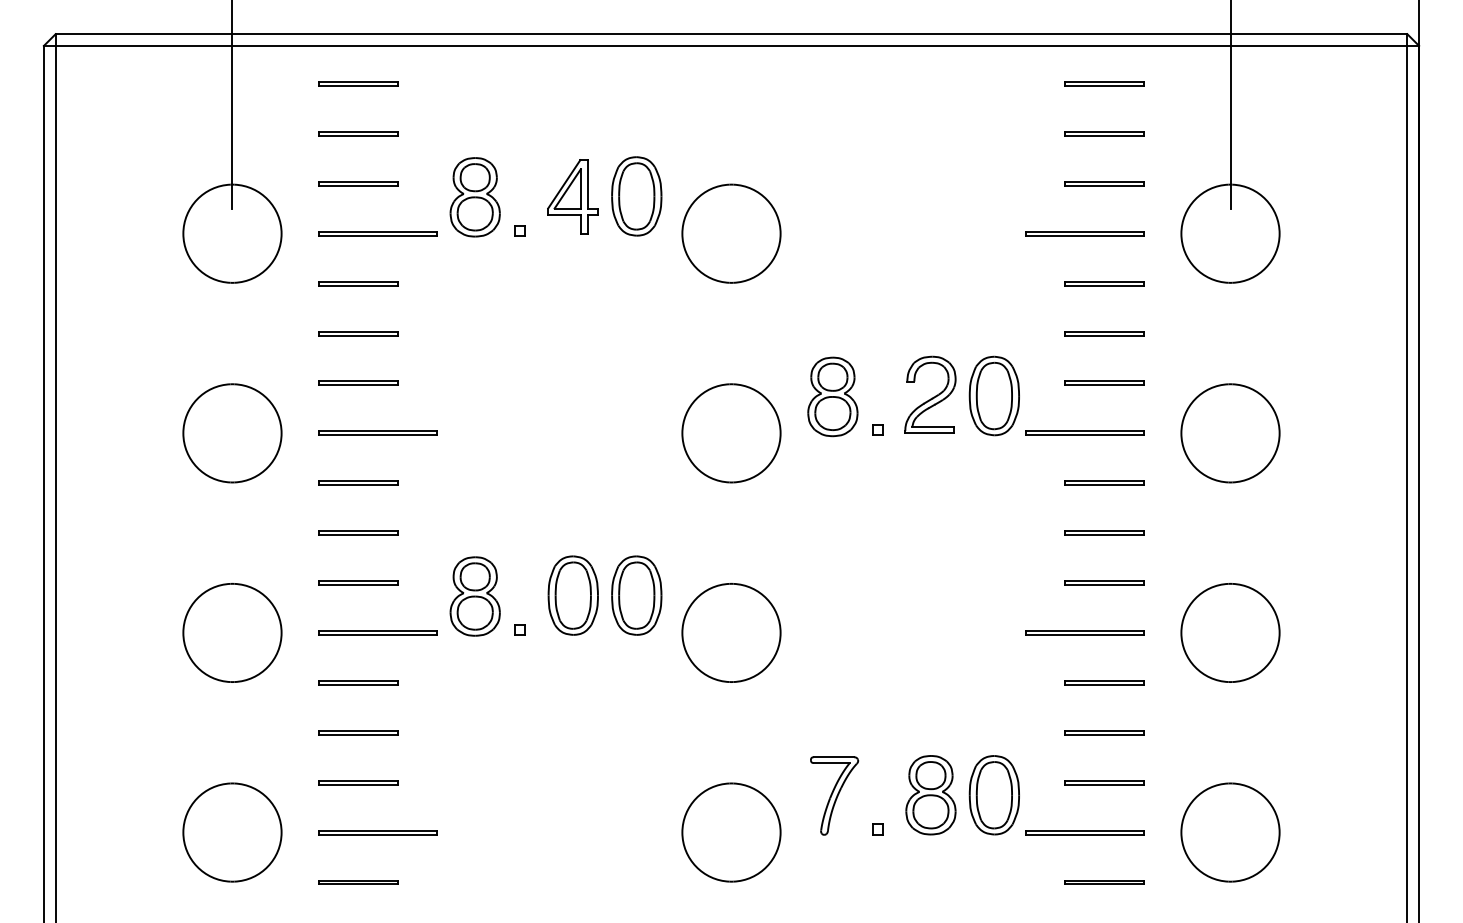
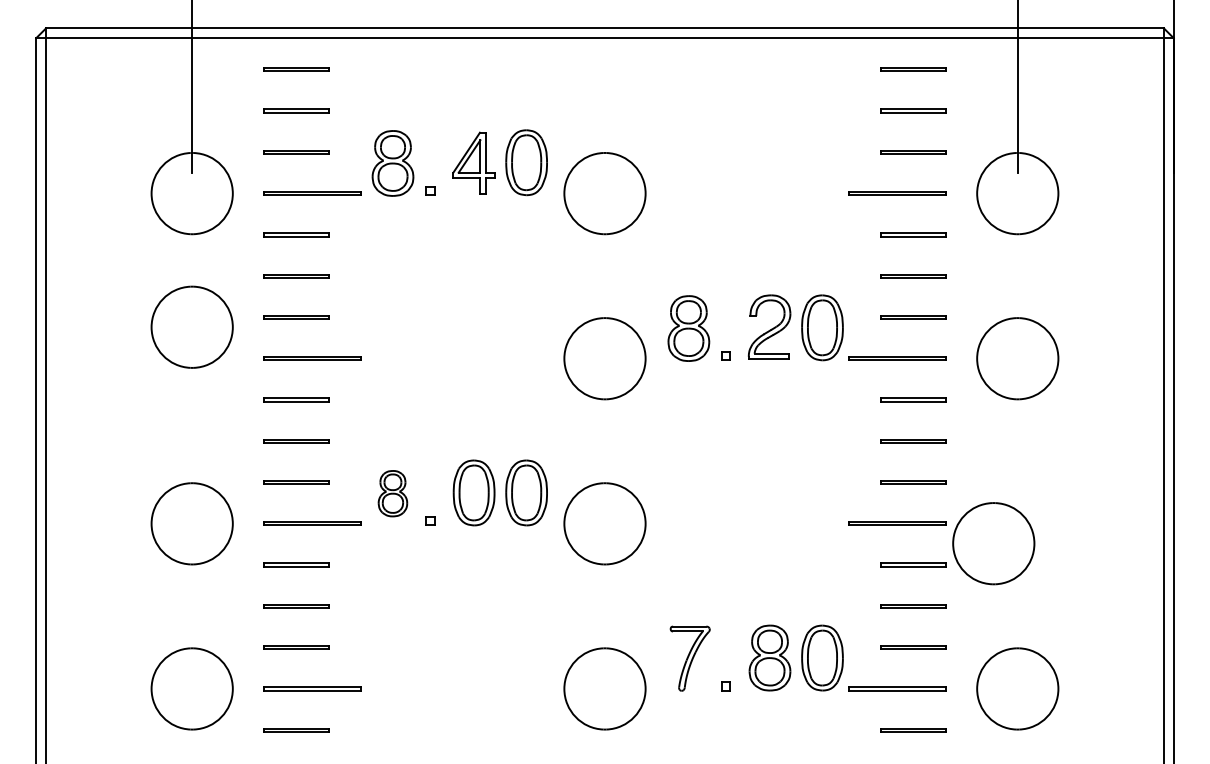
part: (232, 433) -> (192, 327), moved
part: (474, 596) -> (392, 493), size x0.7
part: (1230, 632) -> (993, 543), moved

